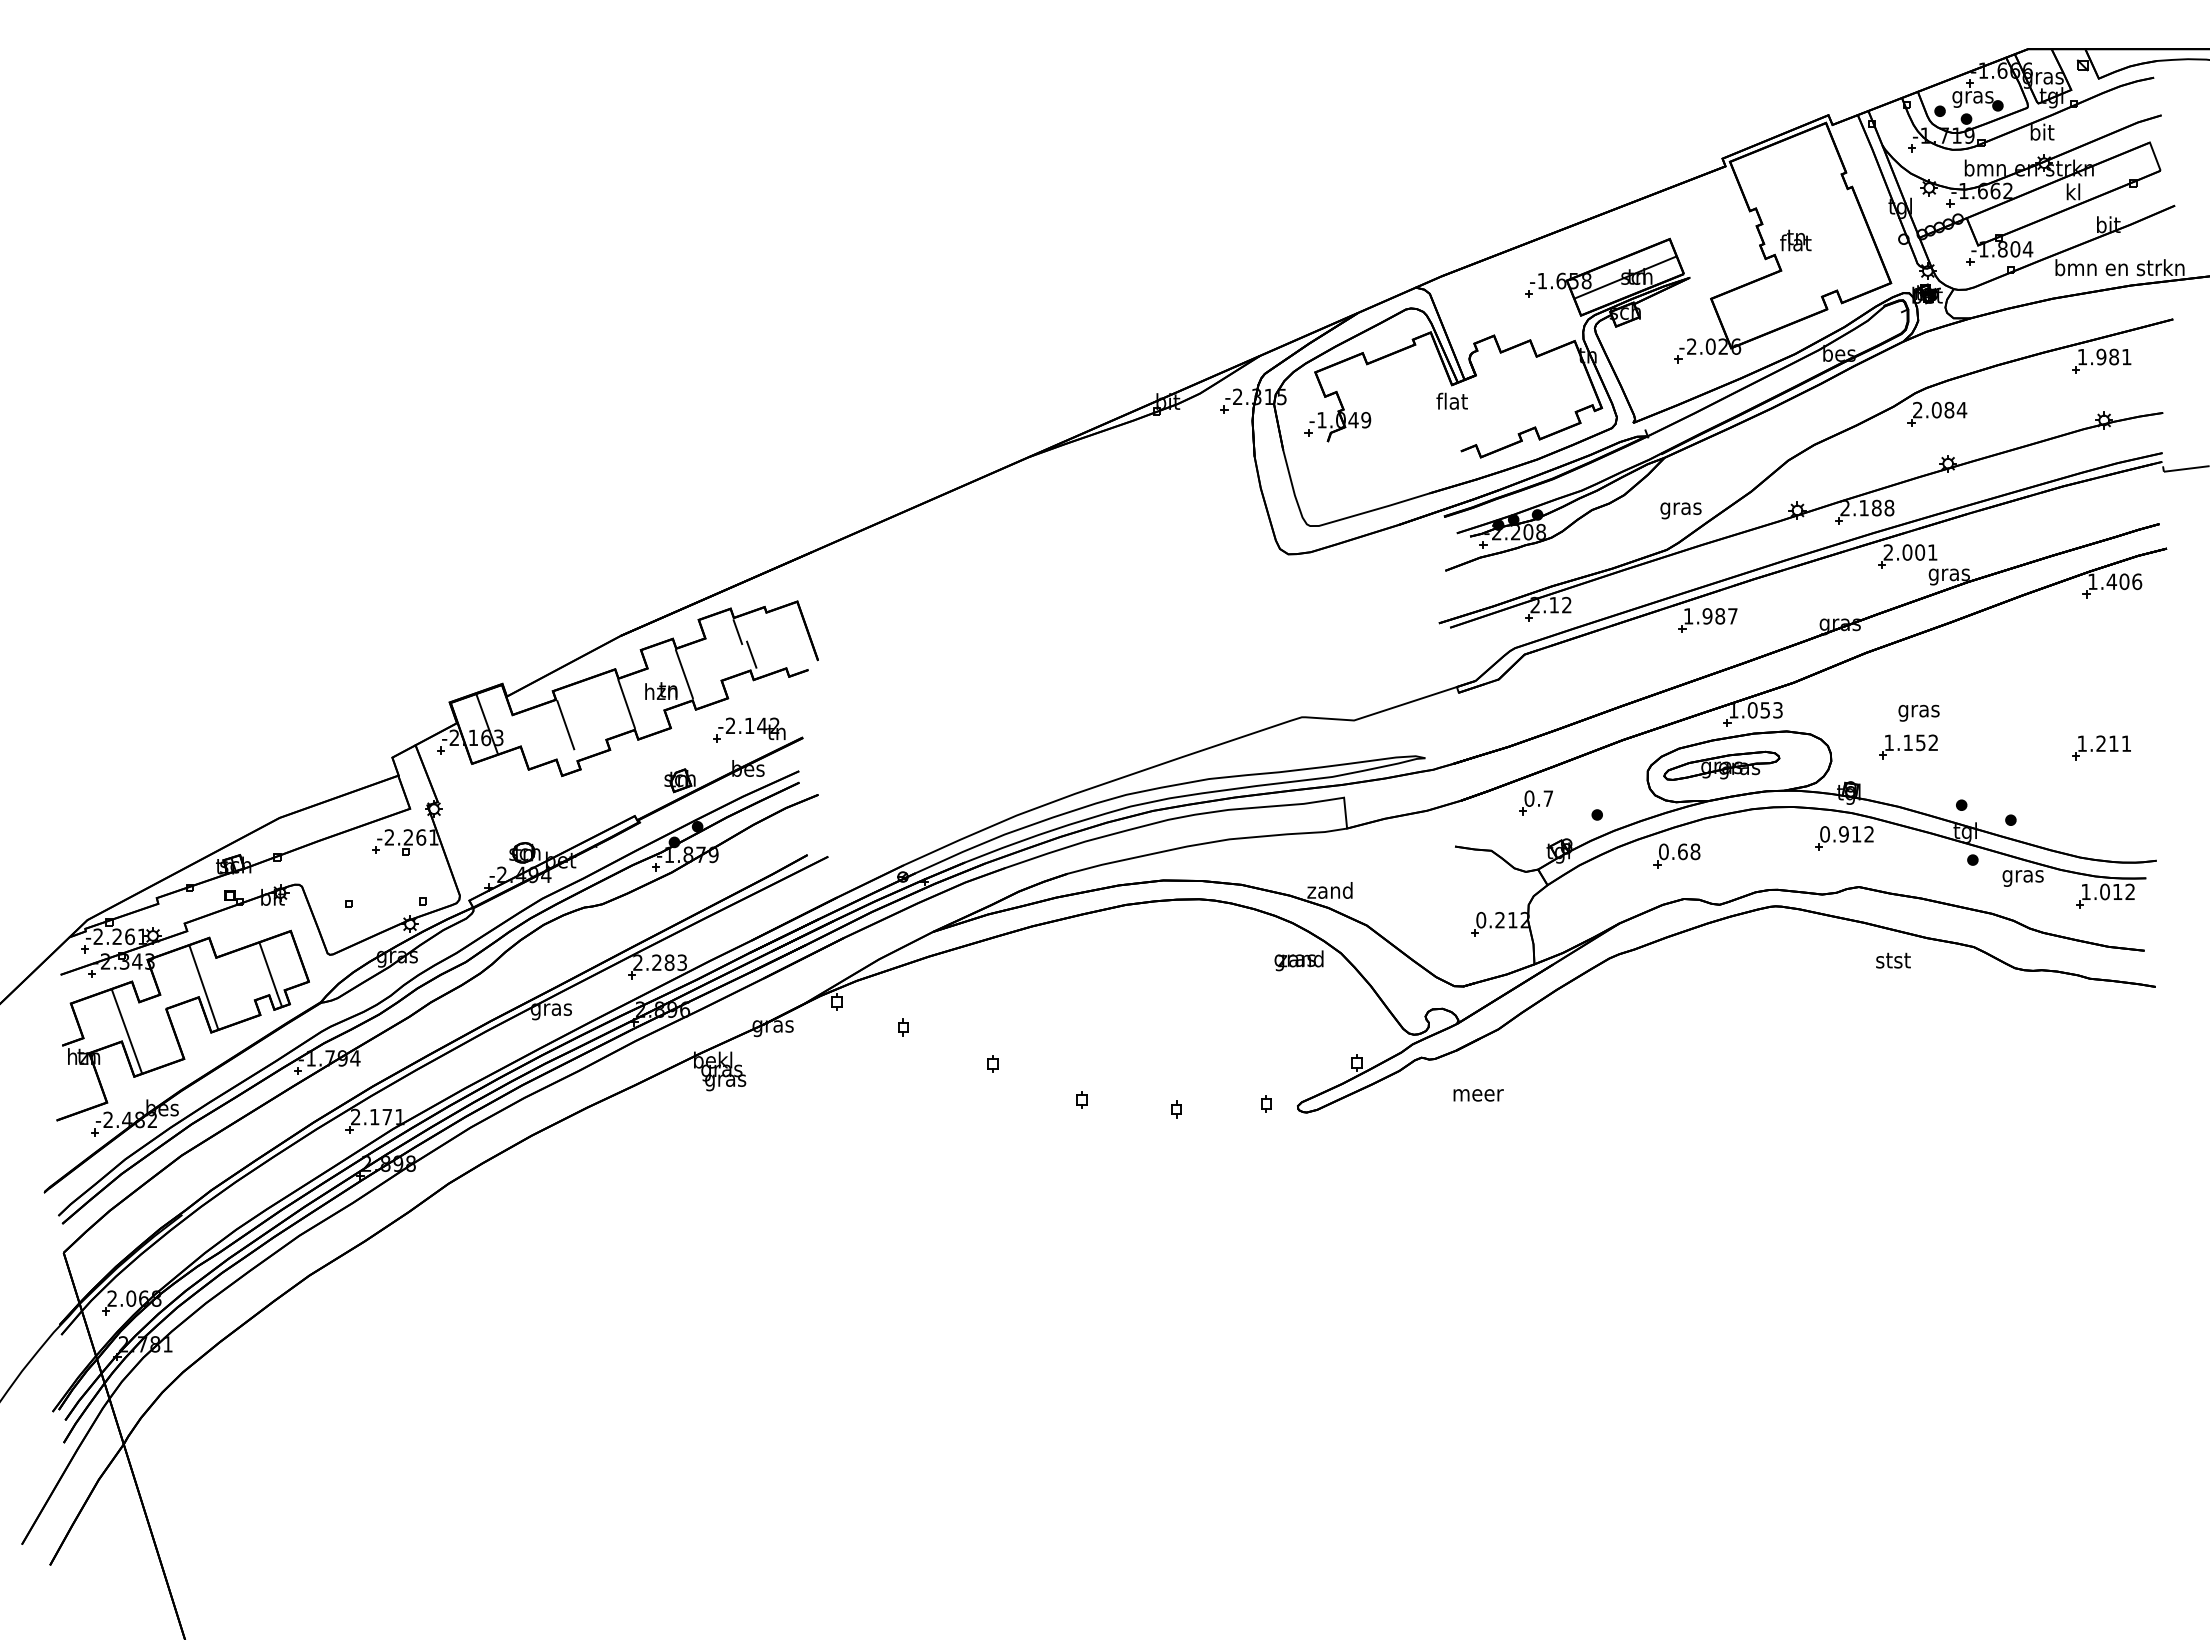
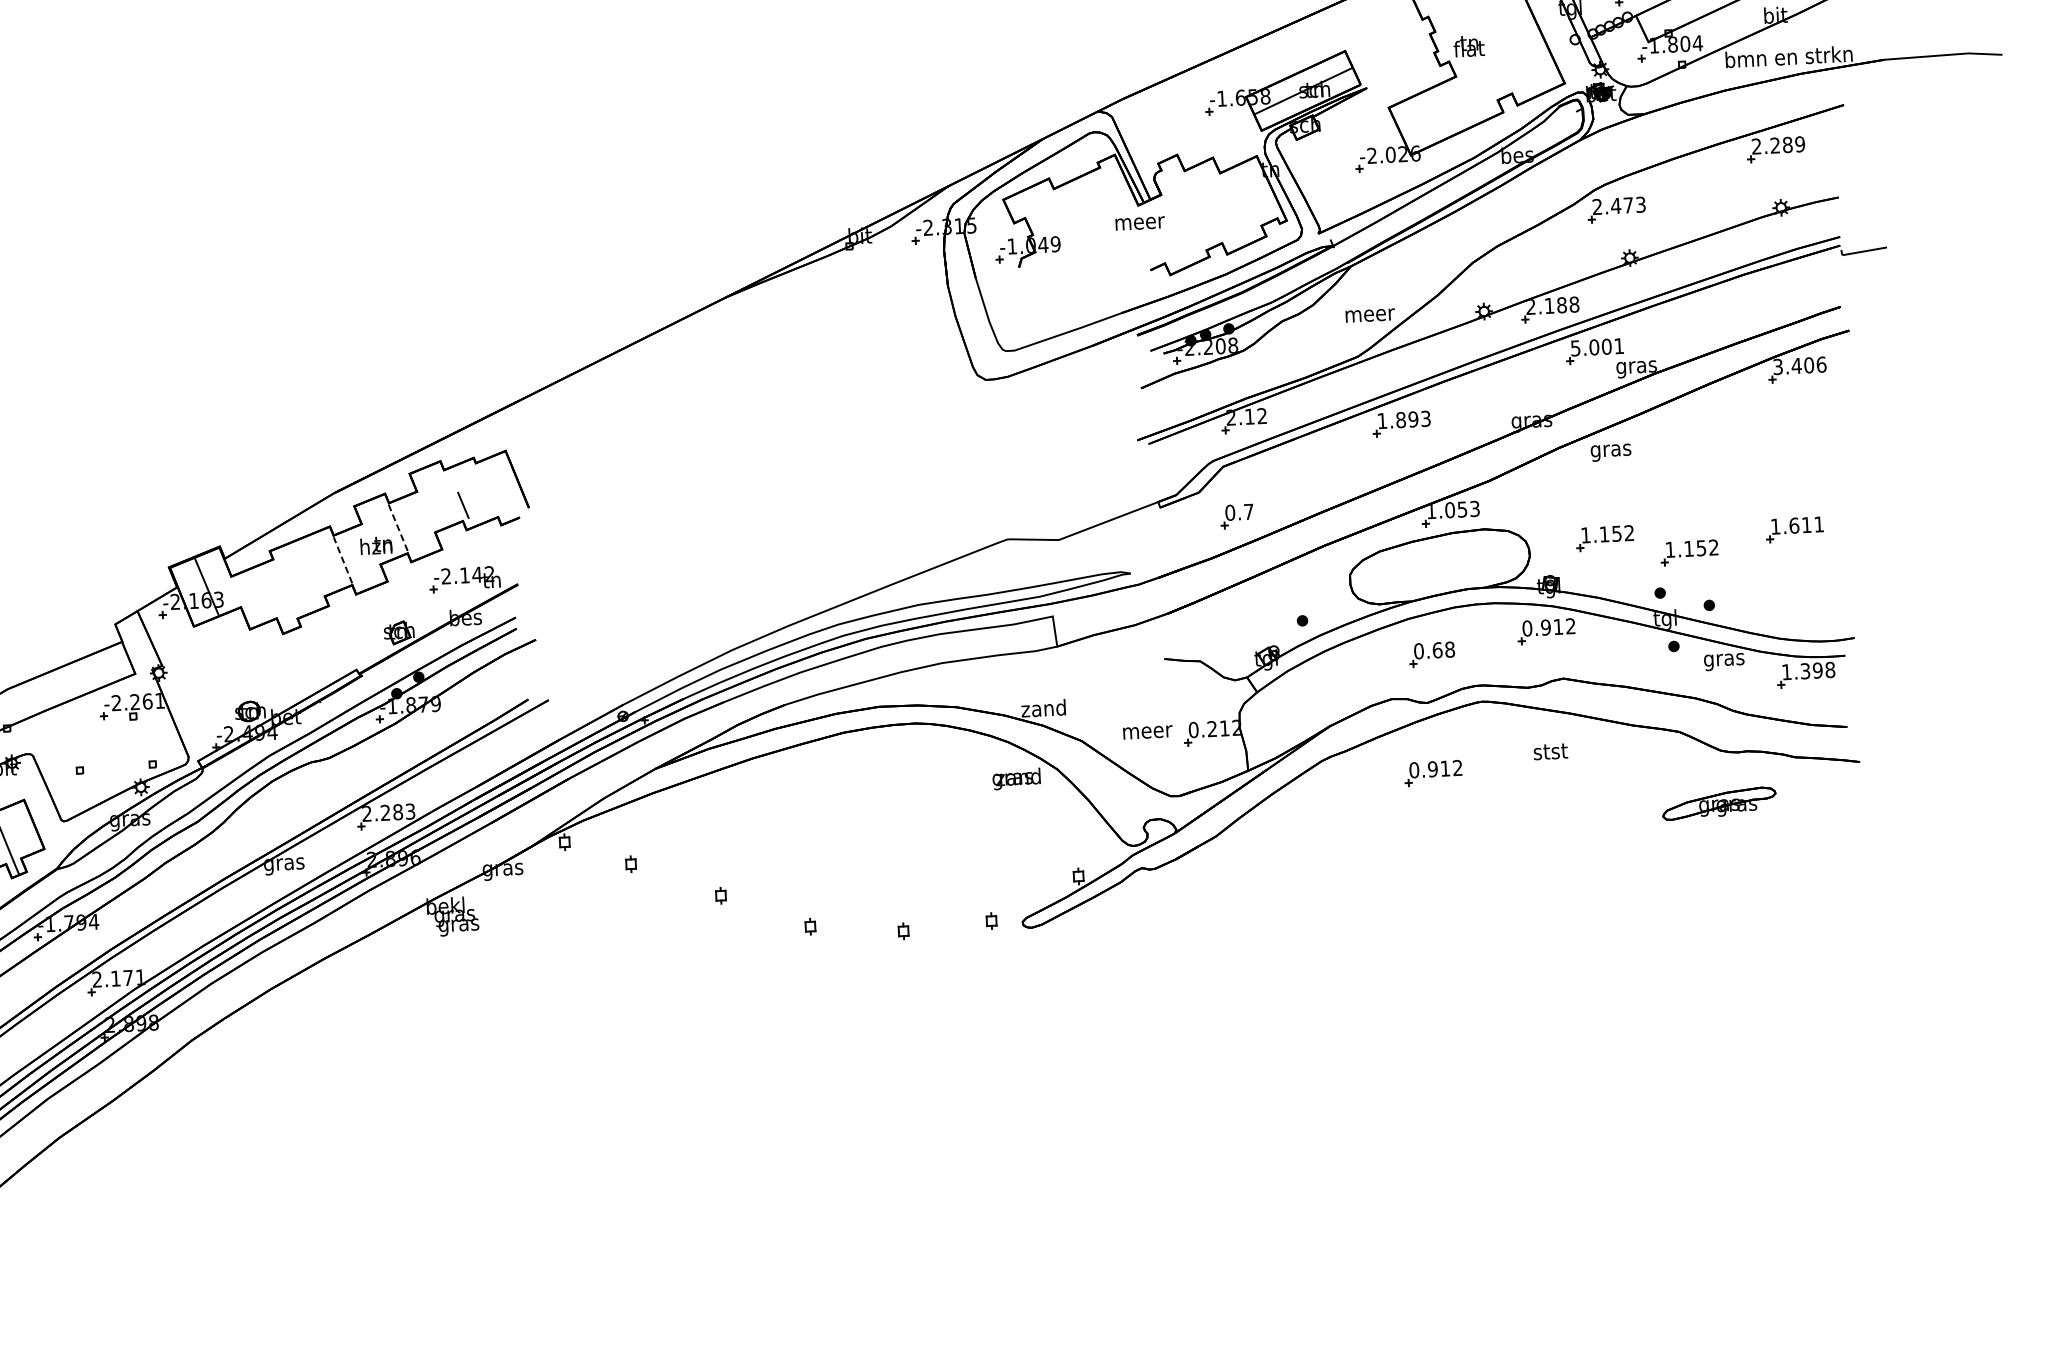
text: (2104, 356) -> (1778, 144), 1.981 -> 2.289
text: (1453, 400) -> (1140, 220), flat -> meer
text: (1949, 409) -> (1628, 204), 2.084 -> 2.473
text: (1681, 510) -> (1370, 317), gras -> meer
text: (1888, 552) -> (1575, 348), 2.001 -> 5.001
text: (2092, 581) -> (1777, 366), 1.406 -> 3.406
text: (1719, 616) -> (1412, 419), 1.987 -> 1.893
line: (737, 632) -> (448, 484), removed
line: (684, 673) -> (398, 527), solid -> dashed
line: (626, 703) -> (342, 559), solid -> dashed
text: (1918, 712) -> (1610, 452), moved
line: (565, 725) -> (283, 584), removed
text: (2101, 743) -> (1794, 525), 1.211 -> 1.611
part: (1721, 765) -> (1718, 803), moved
part: (1993, 765) -> (1689, 552), added
part: (1535, 802) -> (1236, 516), moved
part: (1676, 855) -> (1431, 654), moved
text: (2117, 891) -> (1817, 670), 1.012 -> 1.398
text: (1893, 960) -> (1550, 751), moved
part: (1722, 976) -> (1433, 773), added
text: (1478, 1095) -> (1147, 732), moved

